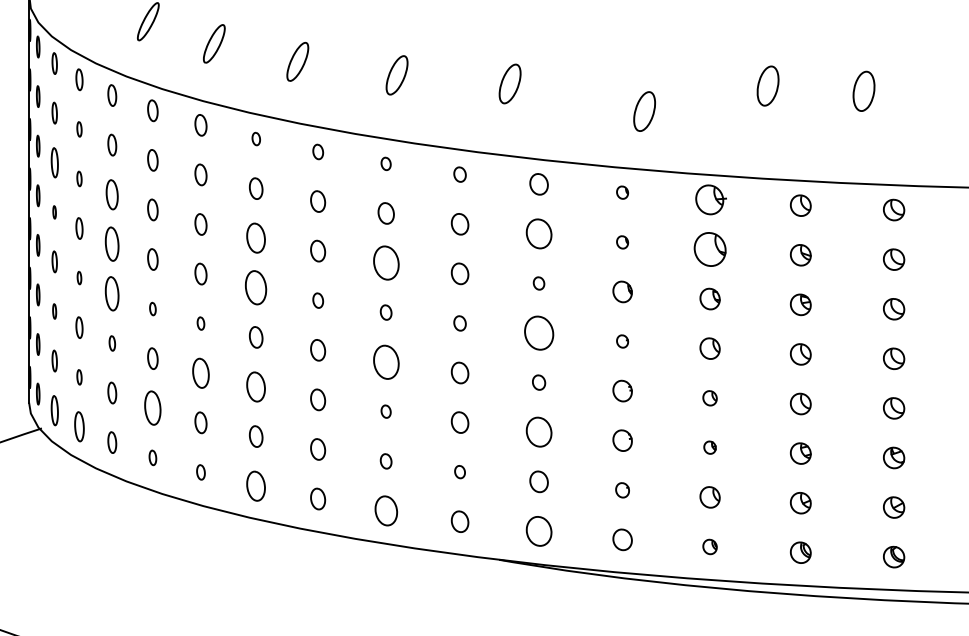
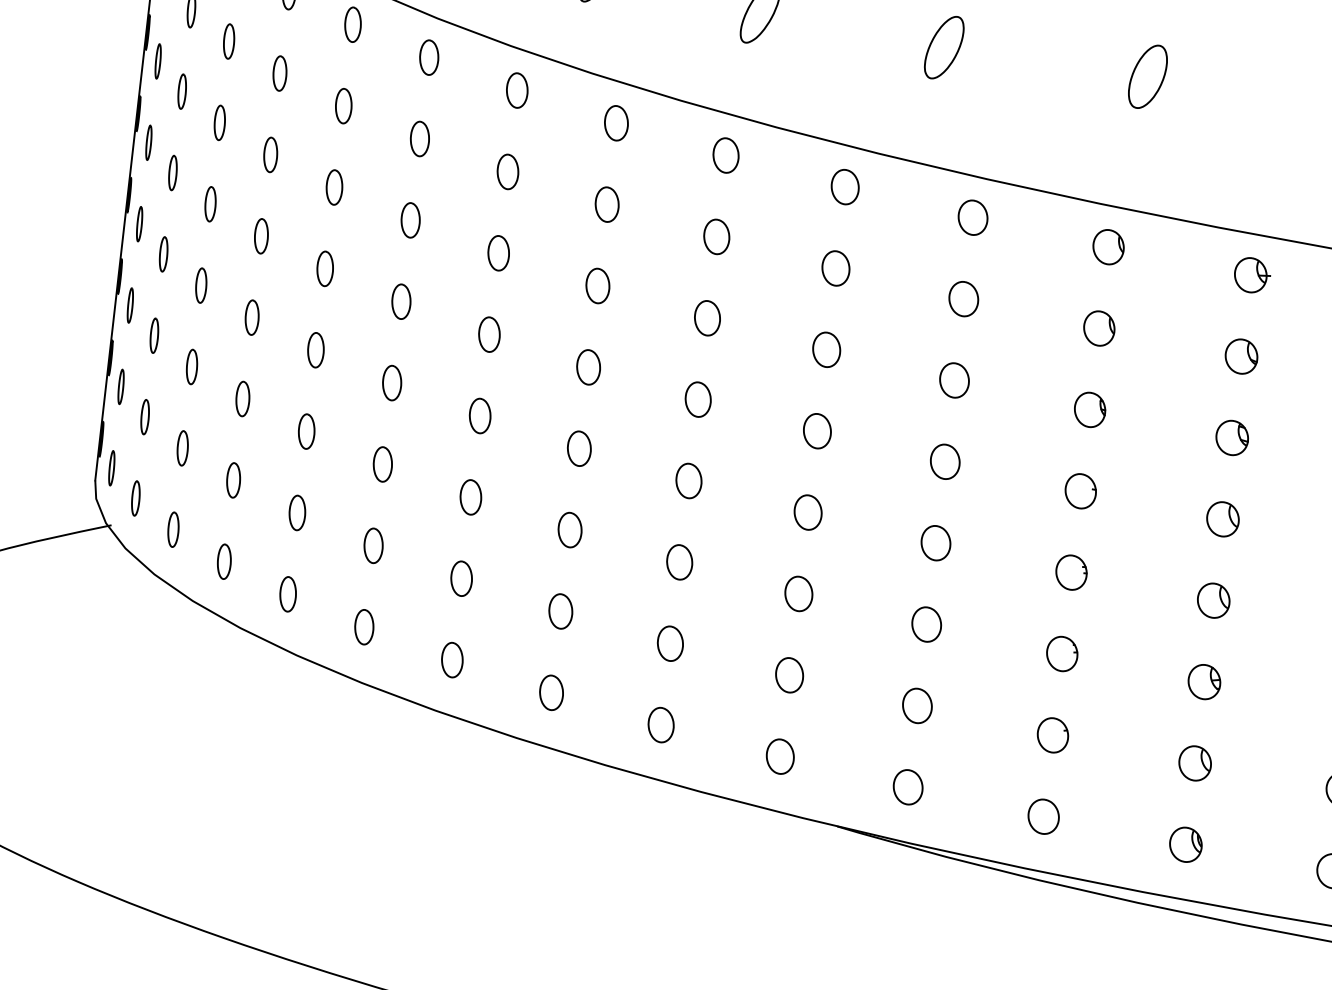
part: (644, 111) -> (1147, 76), moved
part: (79, 129) -> (229, 41), size x1.43
part: (256, 138) -> (517, 89), size x1.67
part: (318, 151) -> (617, 122), size x1.43
part: (54, 162) -> (181, 91), size x0.71
part: (385, 163) -> (724, 154), size x1.67
part: (459, 174) -> (844, 186), size x1.43
part: (79, 178) -> (219, 122), size x1.43
part: (622, 192) -> (1108, 246), size x1.67
part: (112, 194) -> (271, 154), size x0.71
part: (710, 199) -> (1251, 274), size x0.71
part: (54, 212) -> (172, 173), size x1.67
part: (538, 233) -> (962, 298), size x0.71
part: (256, 238) -> (499, 253), size x0.71
part: (622, 242) -> (1099, 328), size x1.67
part: (112, 244) -> (261, 236), size x0.62
part: (709, 249) -> (1240, 356), size x0.62
part: (385, 262) -> (706, 317), size x0.62
part: (79, 277) -> (201, 284), size x1.67
part: (538, 283) -> (953, 380), size x1.67
part: (256, 287) -> (490, 334), size x0.62
part: (112, 293) -> (252, 317), size x0.62
part: (318, 300) -> (589, 367), size x1.43
part: (152, 308) -> (315, 349), size x1.67
part: (54, 311) -> (154, 335), size x1.43
part: (385, 312) -> (697, 399), size x1.43
part: (200, 323) -> (391, 382), size x1.67
part: (459, 323) -> (816, 431), size x1.43
part: (538, 332) -> (944, 460), size x0.62
part: (622, 341) -> (1080, 491), size x1.67
part: (112, 343) -> (243, 399), size x1.43
part: (385, 361) -> (687, 479), size x0.62
part: (200, 372) -> (382, 463), size x0.71
part: (79, 377) -> (182, 448), size x1.43
part: (538, 382) -> (935, 542), size x1.43
part: (256, 386) -> (471, 496), size x0.71
part: (709, 398) -> (1212, 601), size x1.43
part: (152, 408) -> (296, 513), size x0.62
part: (54, 410) -> (135, 498), size x0.71
part: (385, 411) -> (678, 561), size x1.67
part: (79, 426) -> (173, 529), size x0.71
part: (538, 432) -> (925, 624), size x0.71
part: (709, 447) -> (1203, 681), size x1.67
part: (152, 457) -> (287, 593), size x1.43
part: (385, 461) -> (669, 643), size x1.43
part: (459, 471) -> (788, 674), size x1.67
part: (200, 472) -> (363, 627), size x1.43
part: (256, 485) -> (453, 659), size x0.71
part: (622, 490) -> (1052, 735), size x1.43
part: (385, 510) -> (660, 724), size x0.71
part: (538, 531) -> (907, 787), size x0.71
part: (709, 546) -> (1185, 843), size x1.43

